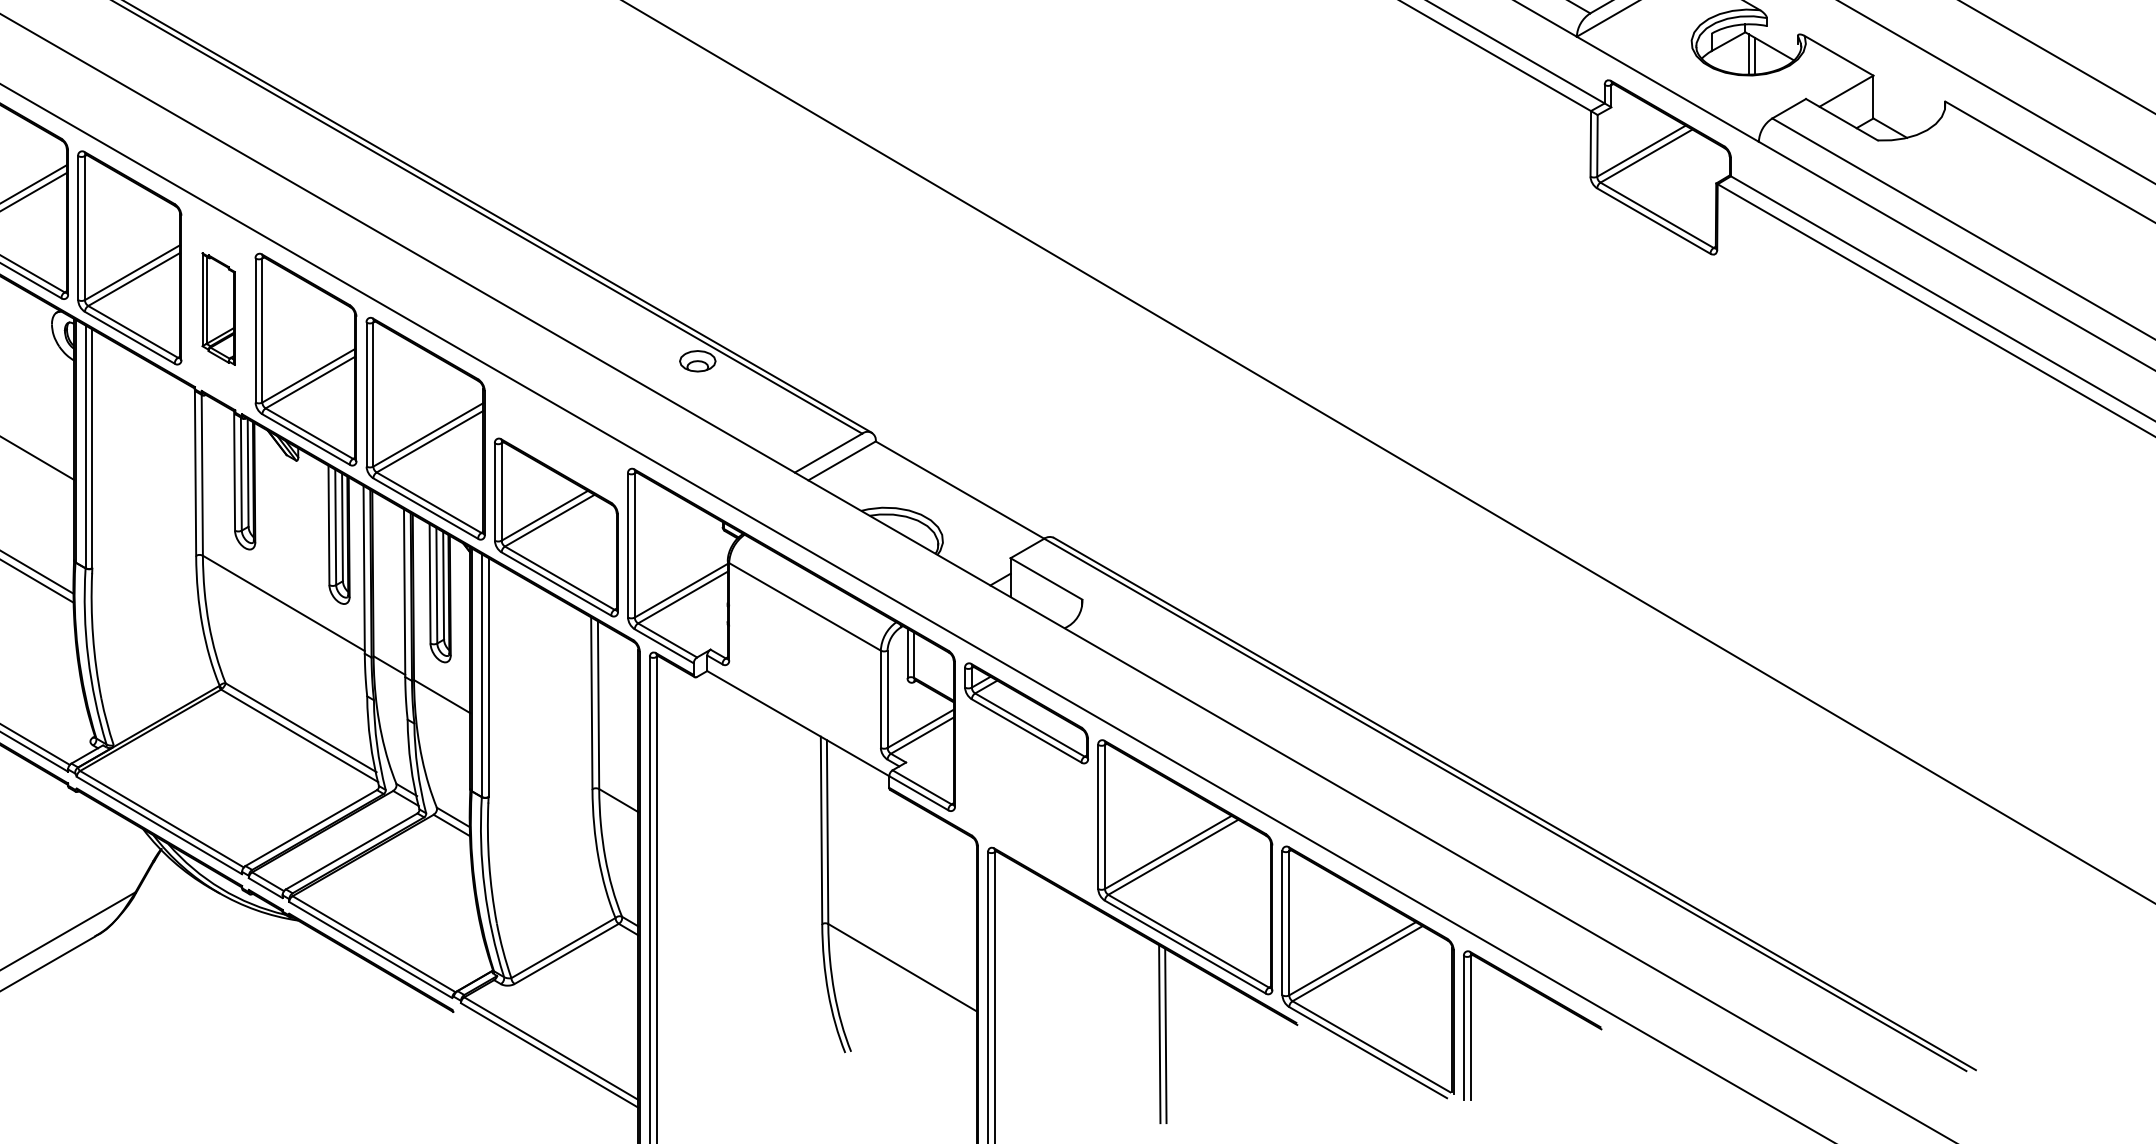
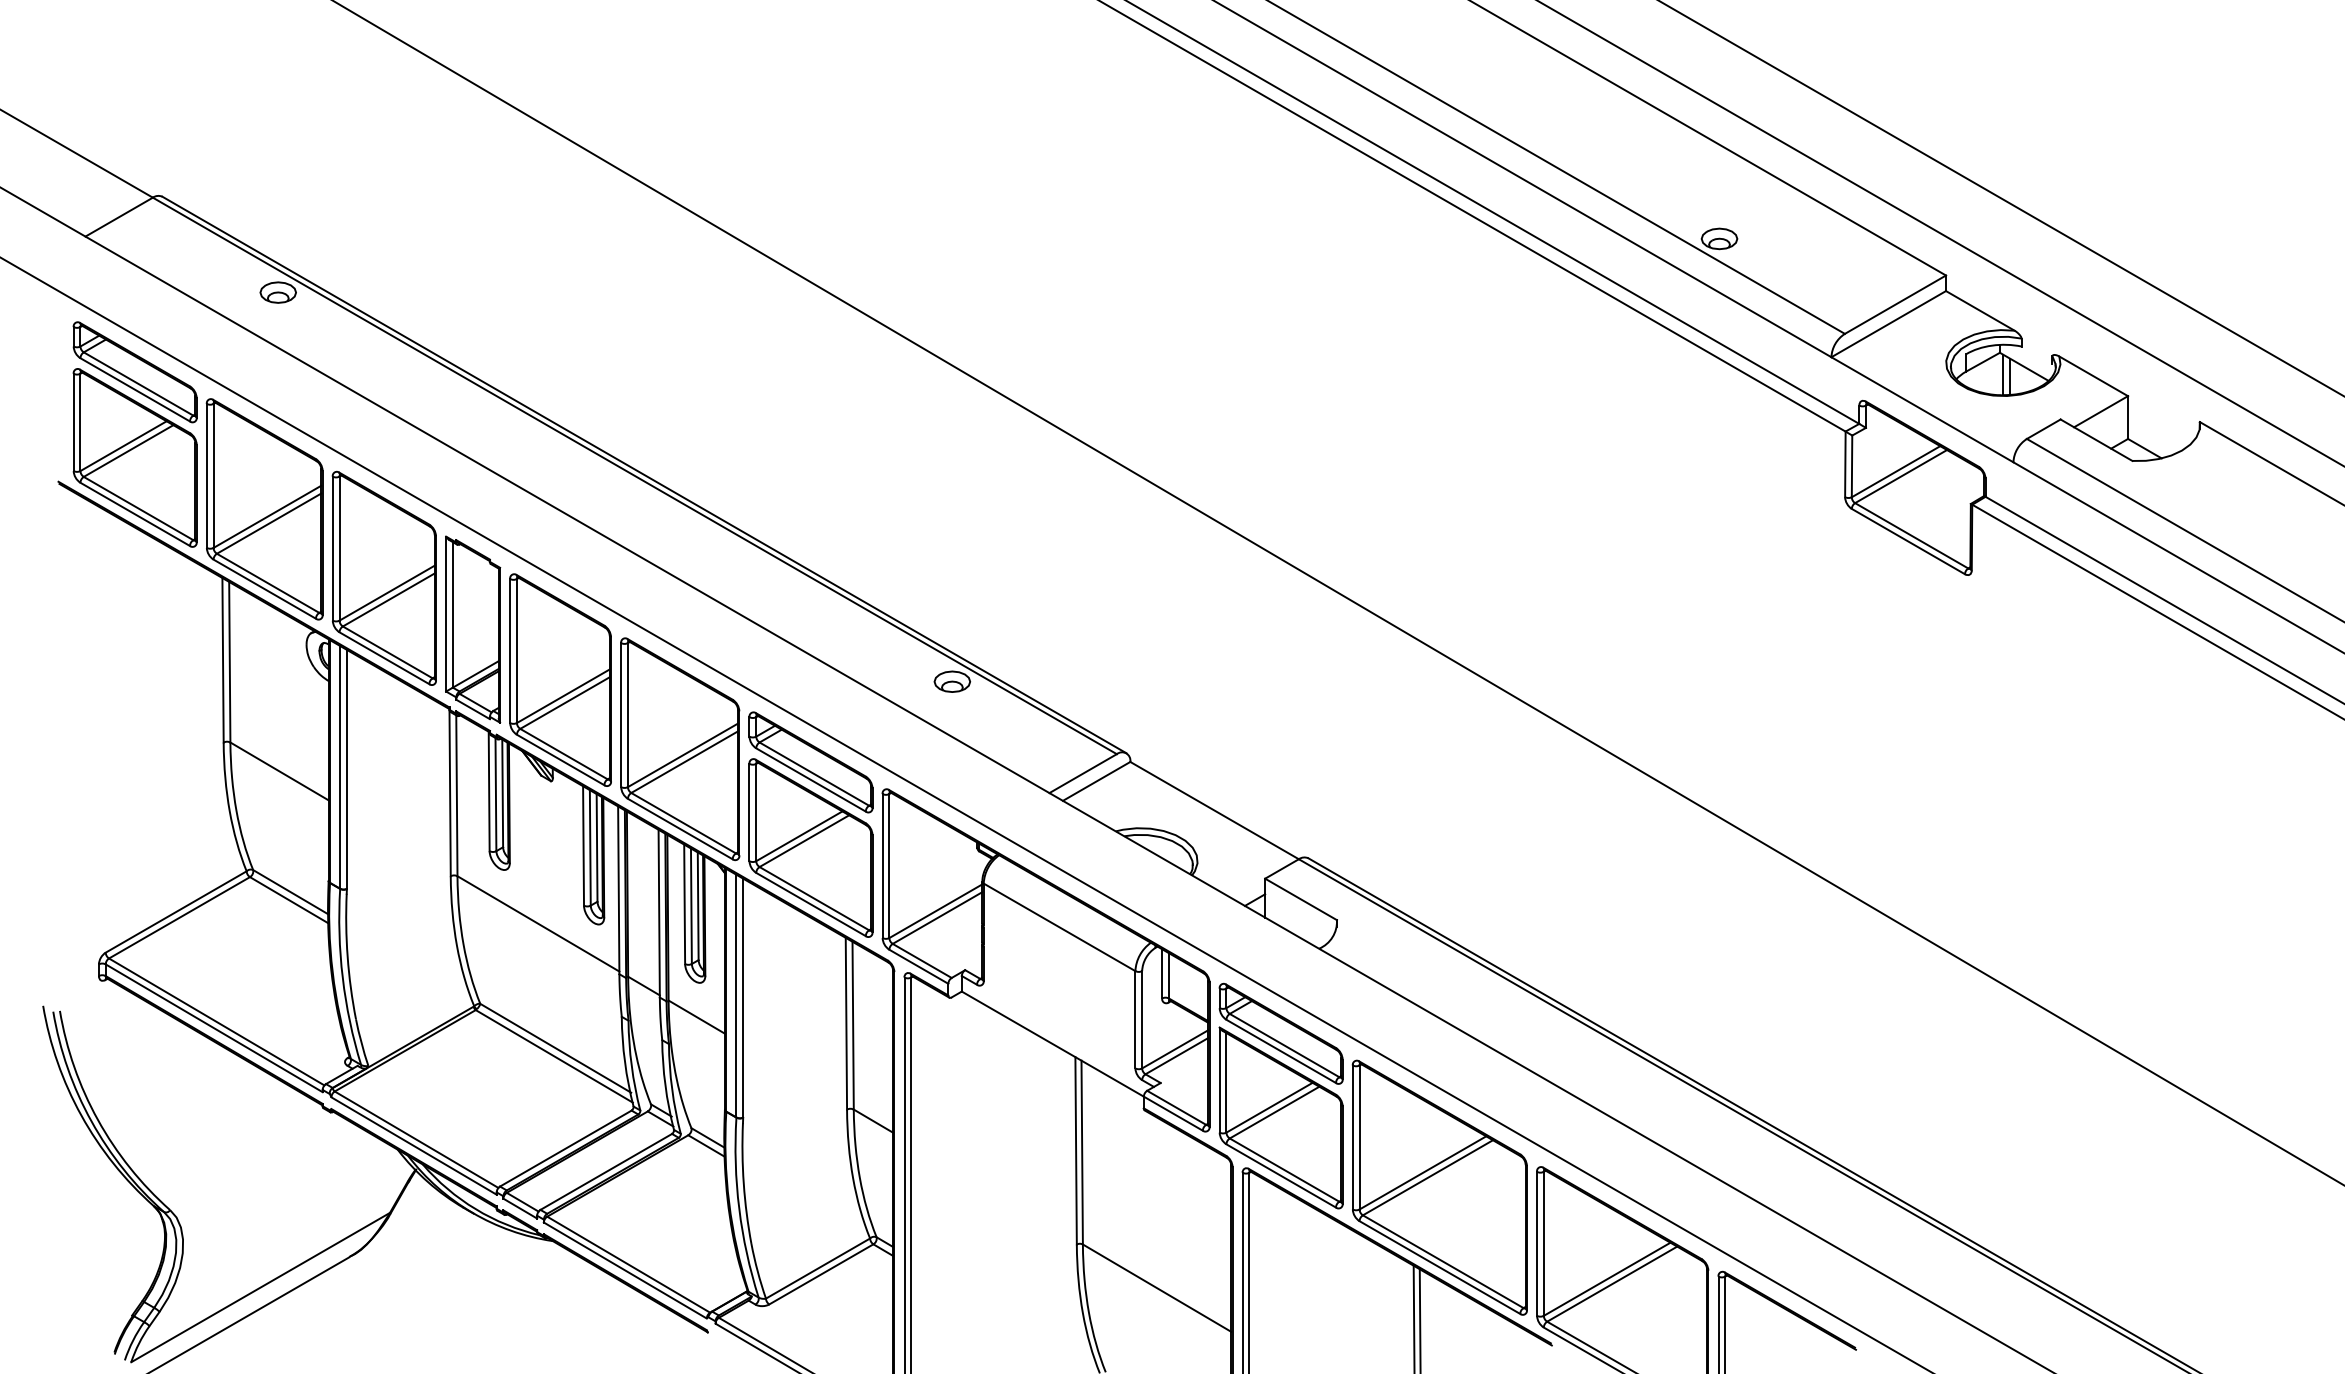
part: (218, 309) -> (473, 629), size x1.67
part: (555, 442) -> (810, 762), added
part: (1025, 797) -> (1280, 1117), added

